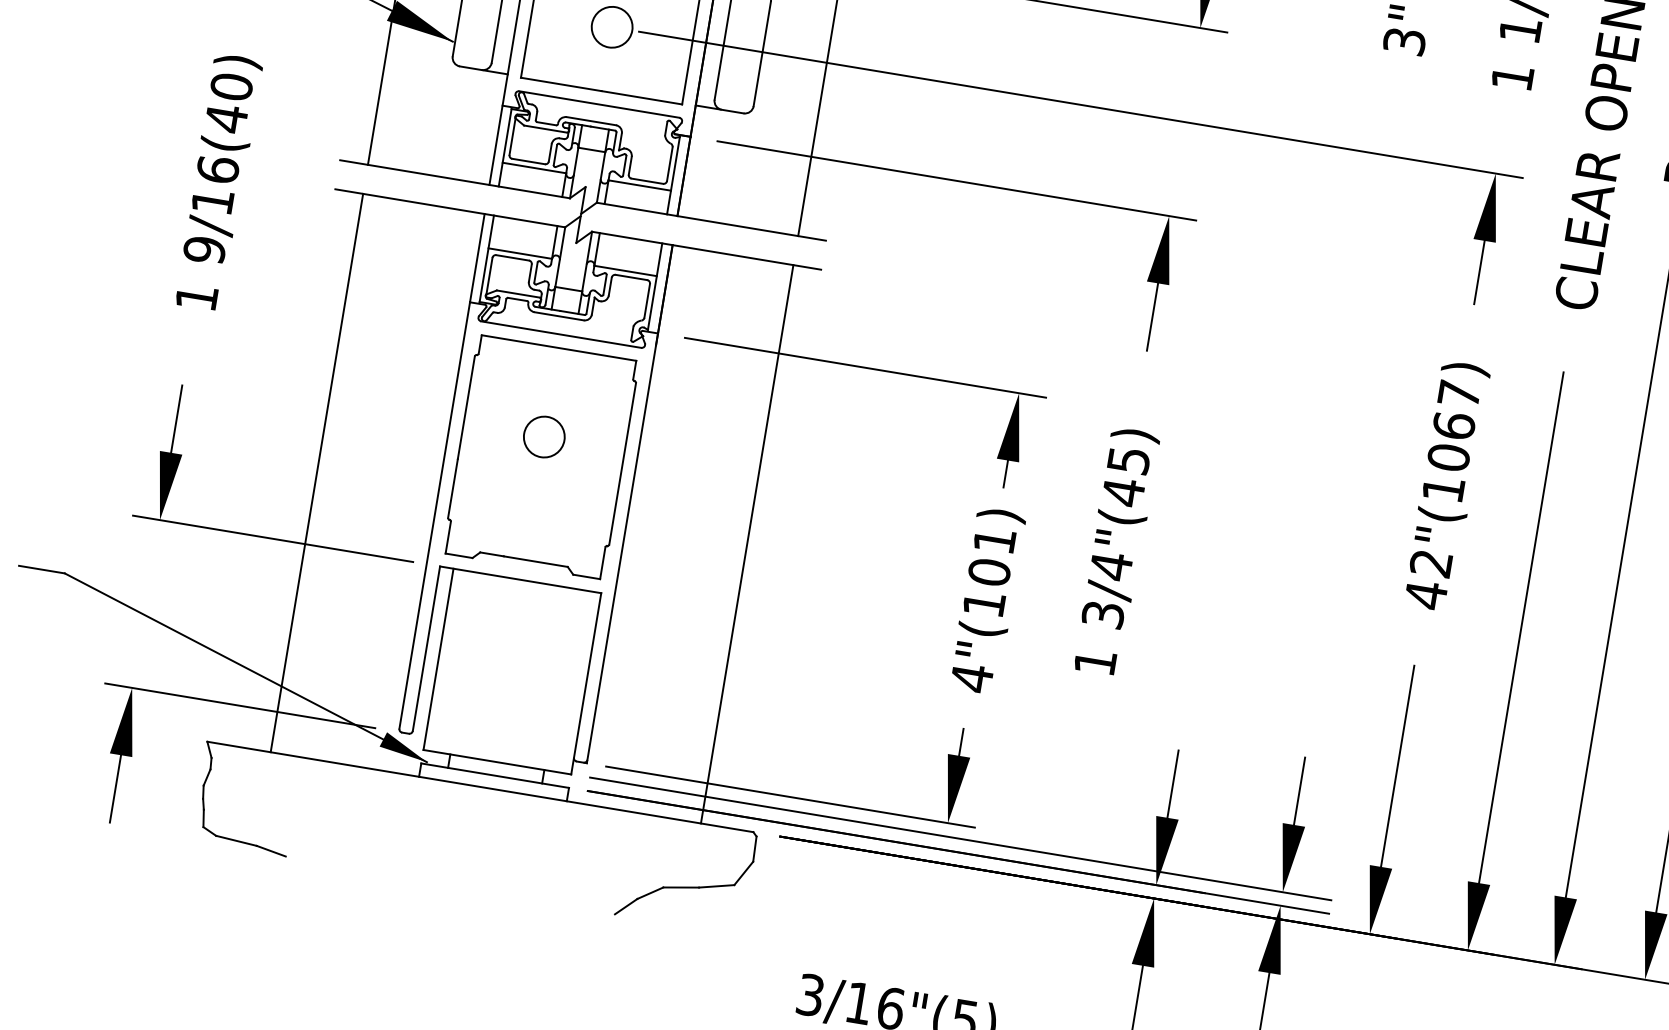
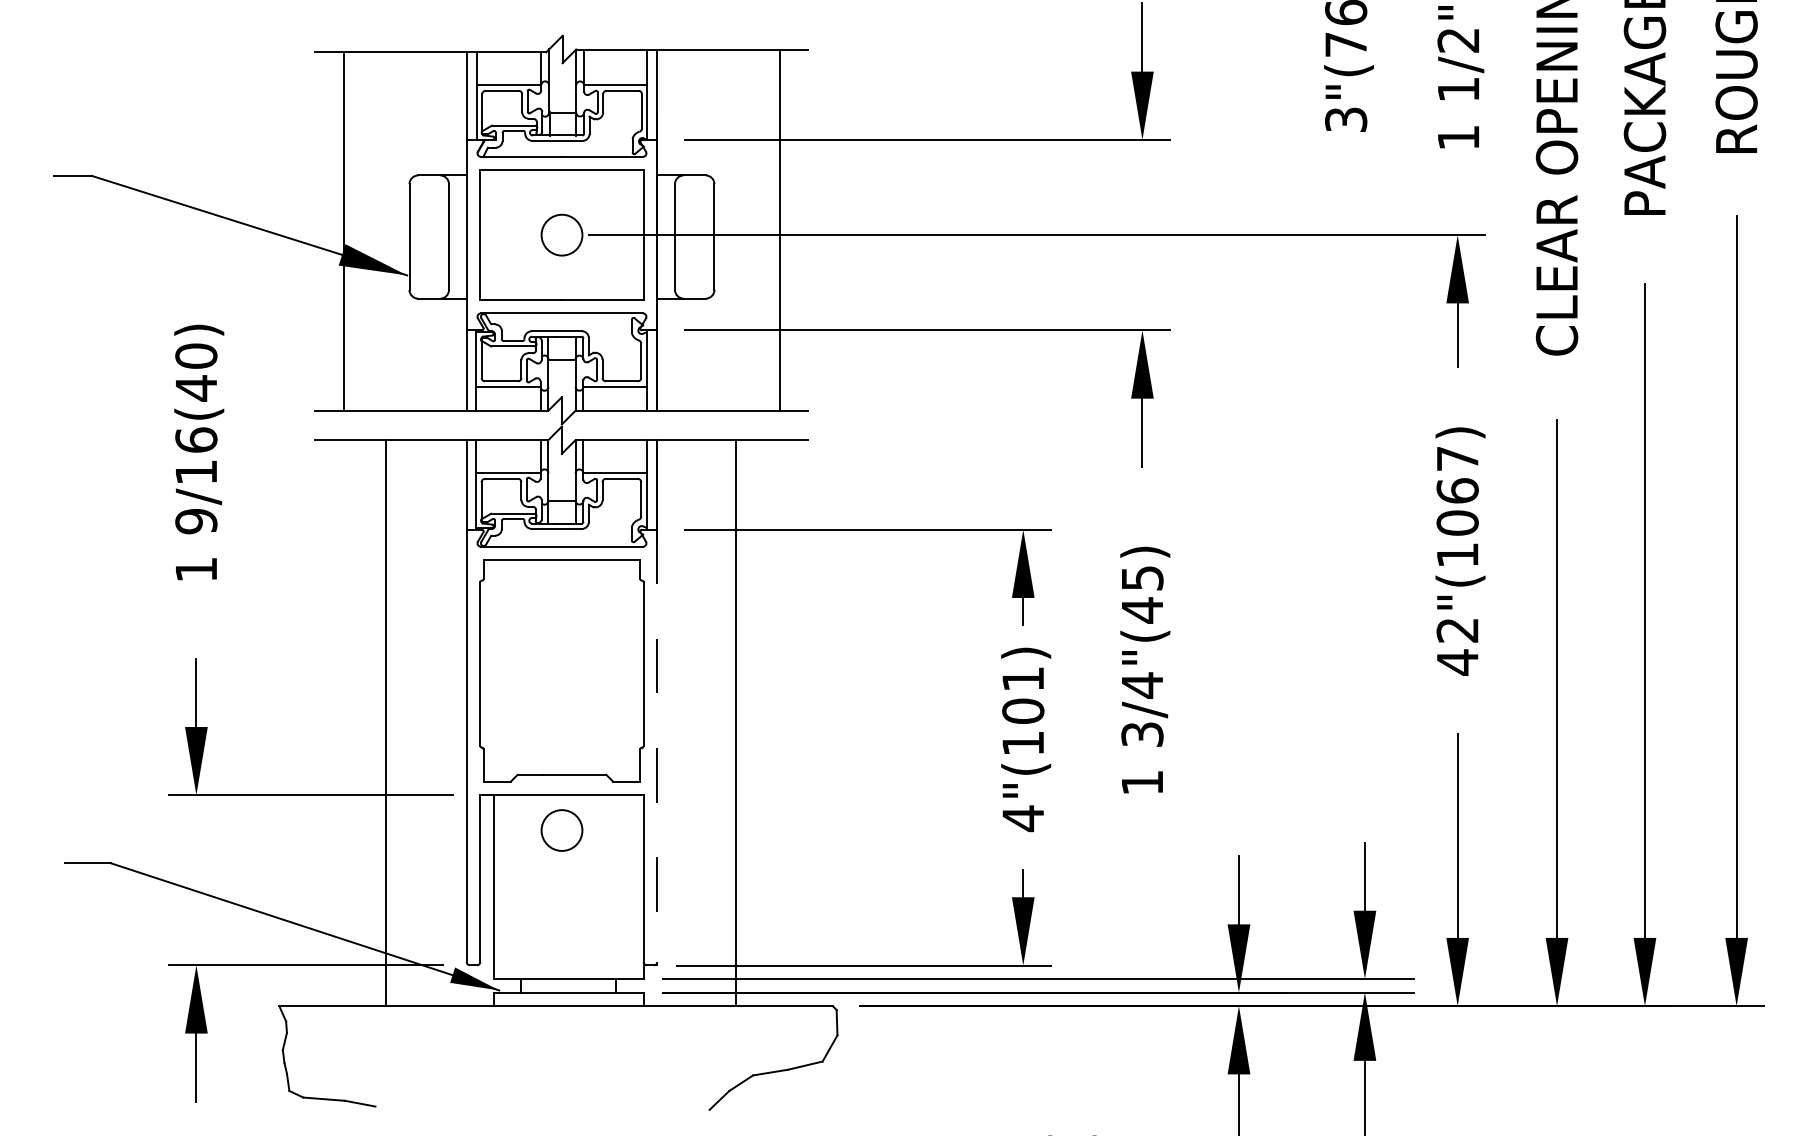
circle: (543, 436) -> (561, 830), moved
line: (316, 473) -> (385, 723), moved
line: (746, 544) -> (735, 723), moved
line: (622, 548) -> (657, 747), solid -> dashed

